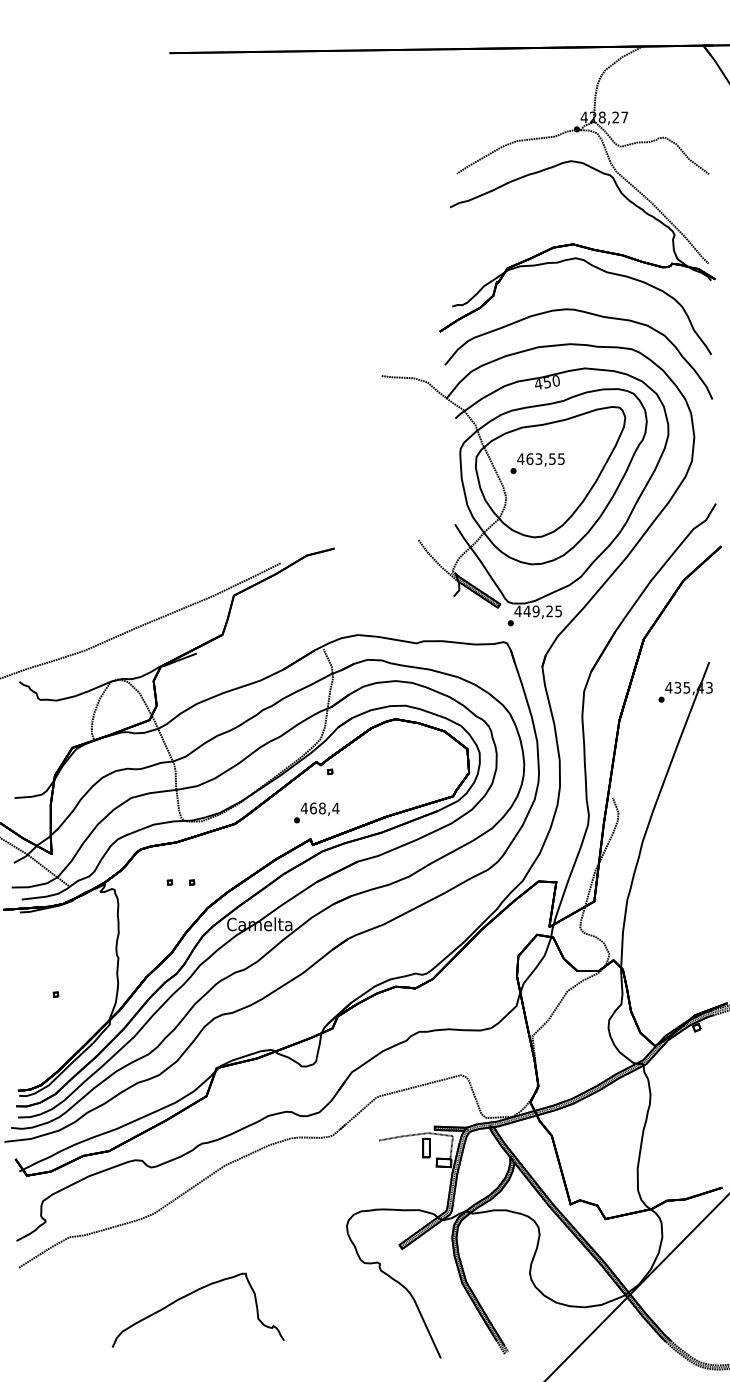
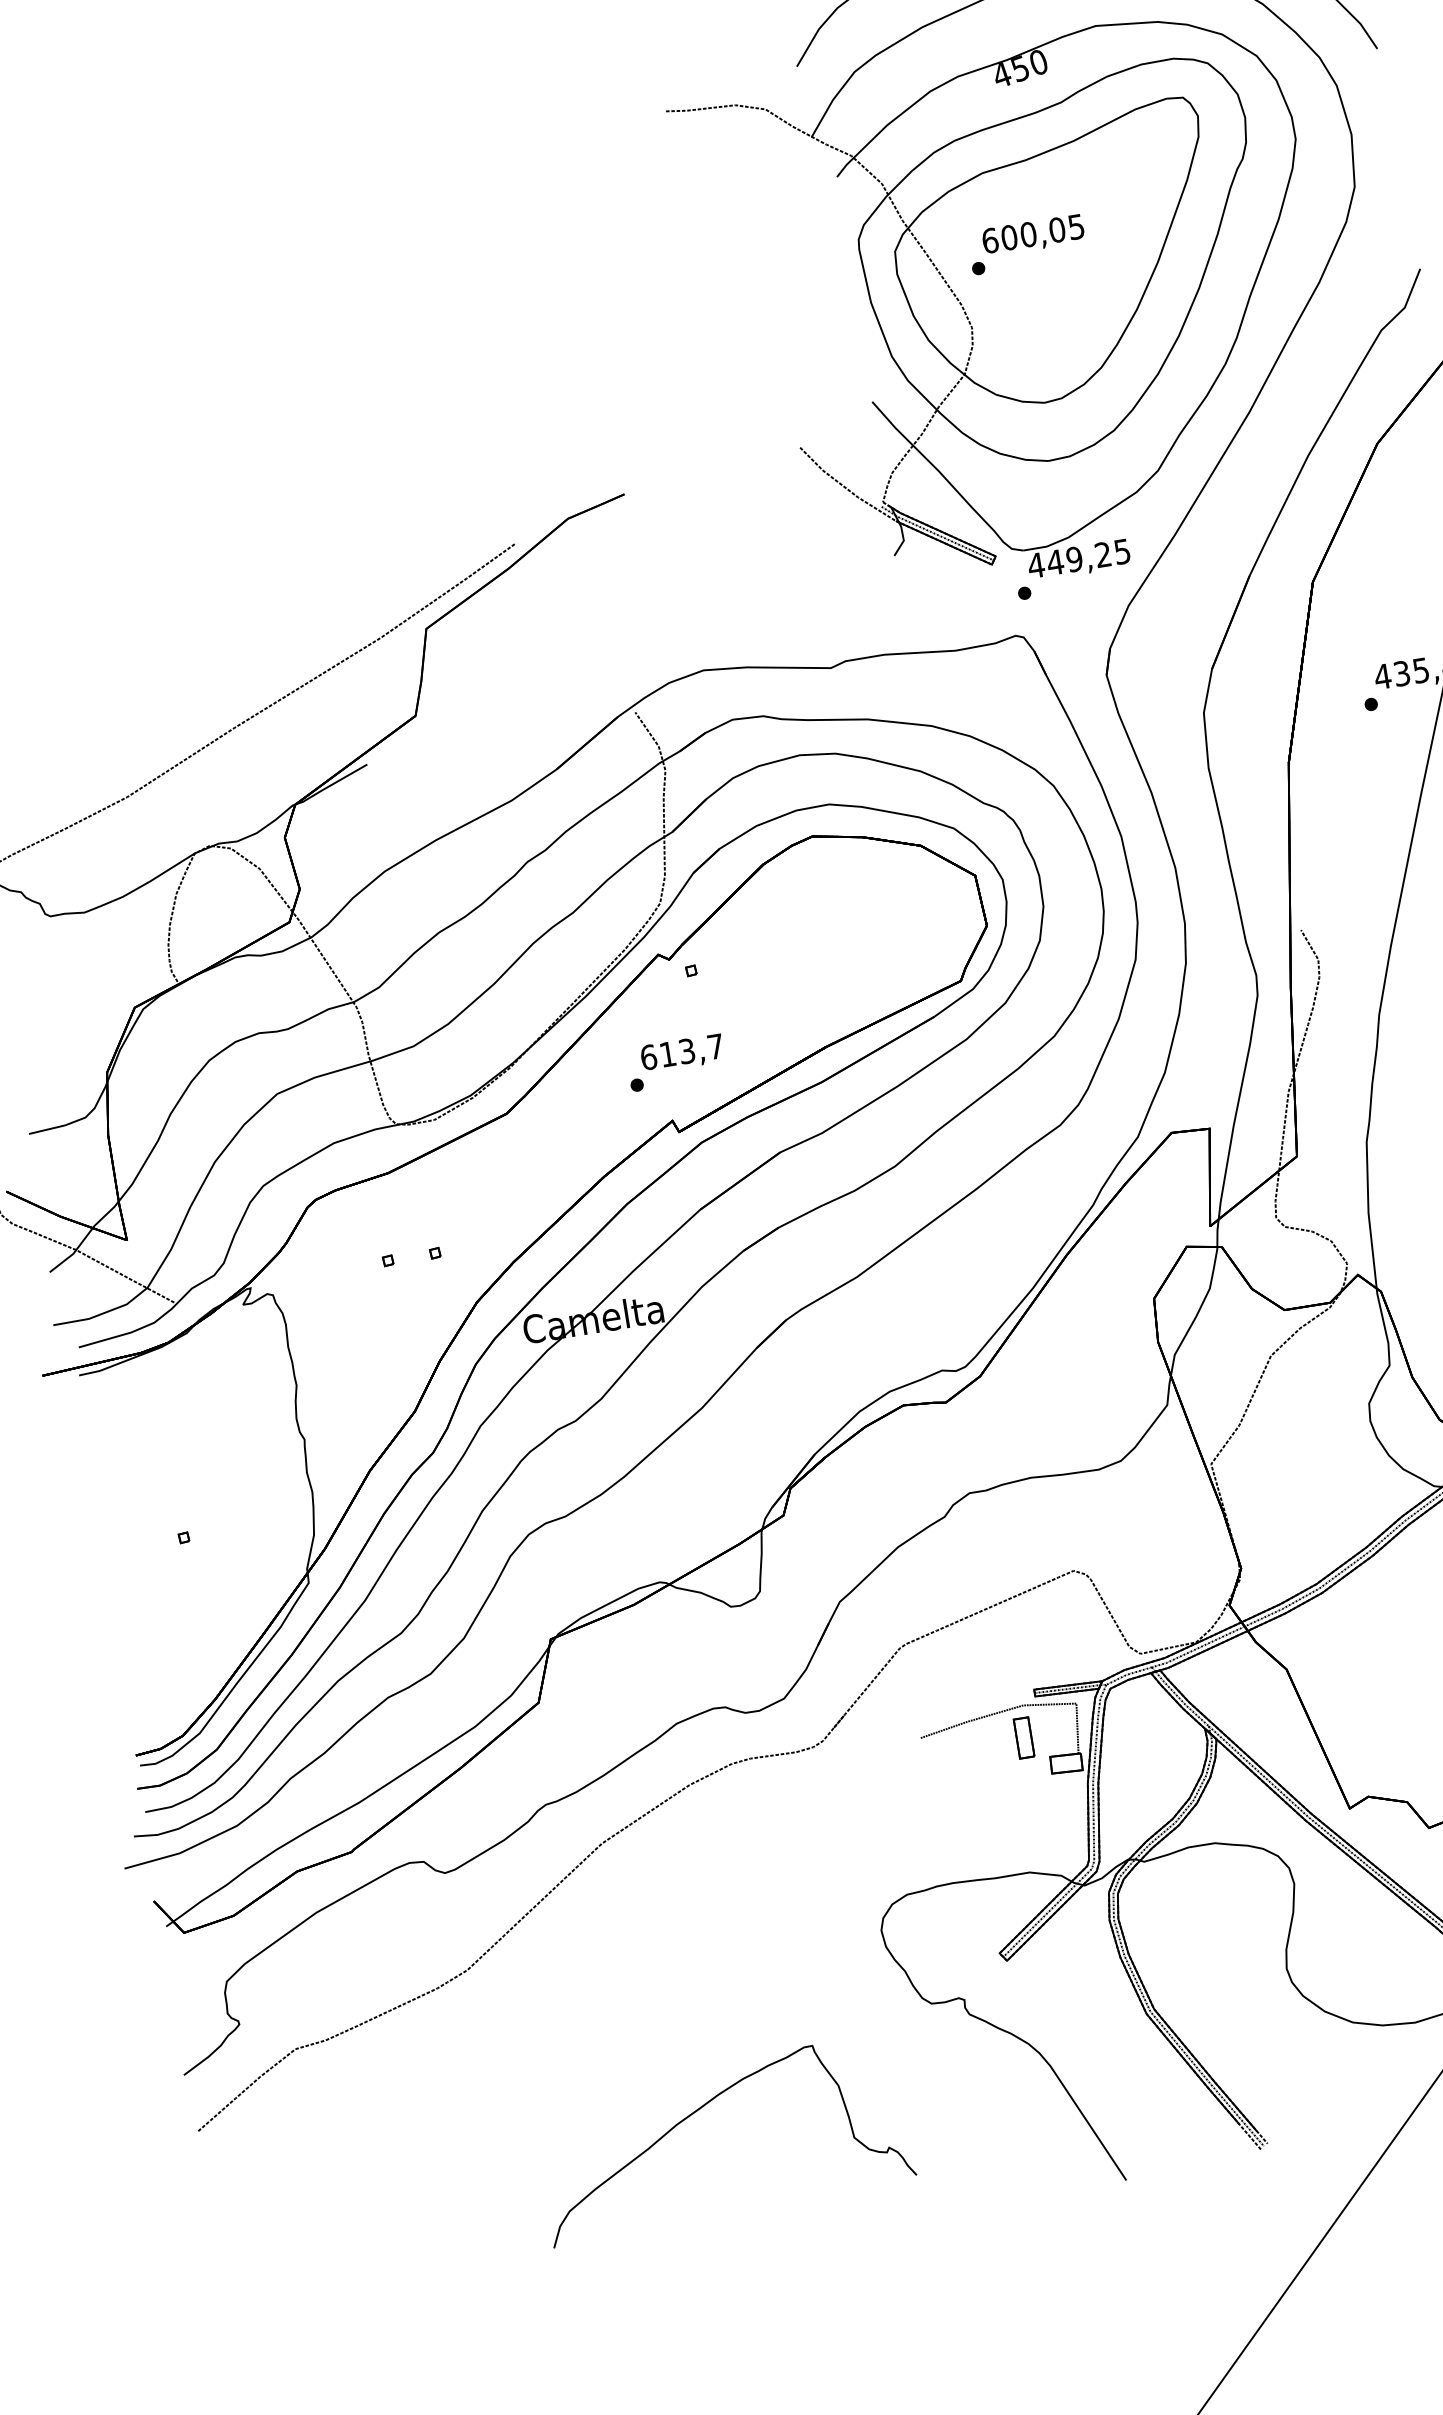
text: (536, 458) -> (1023, 234), 463,55 -> 600,05
text: (319, 808) -> (680, 1052), 468,4 -> 613,7
part: (191, 1294) -> (703, 2108), moved

